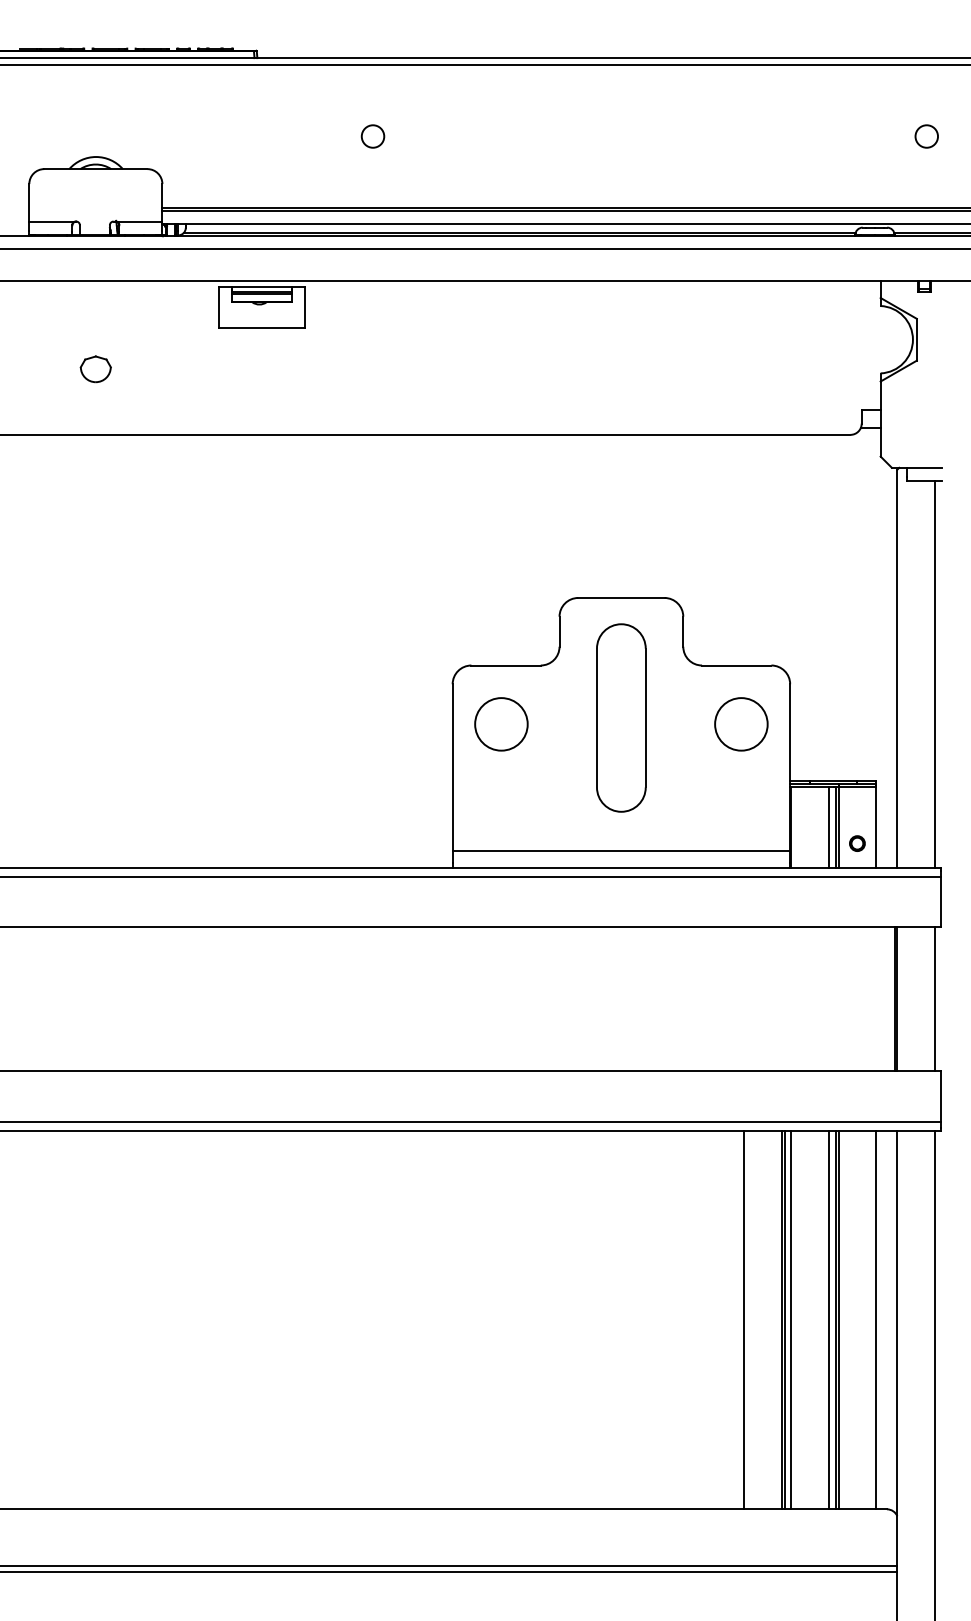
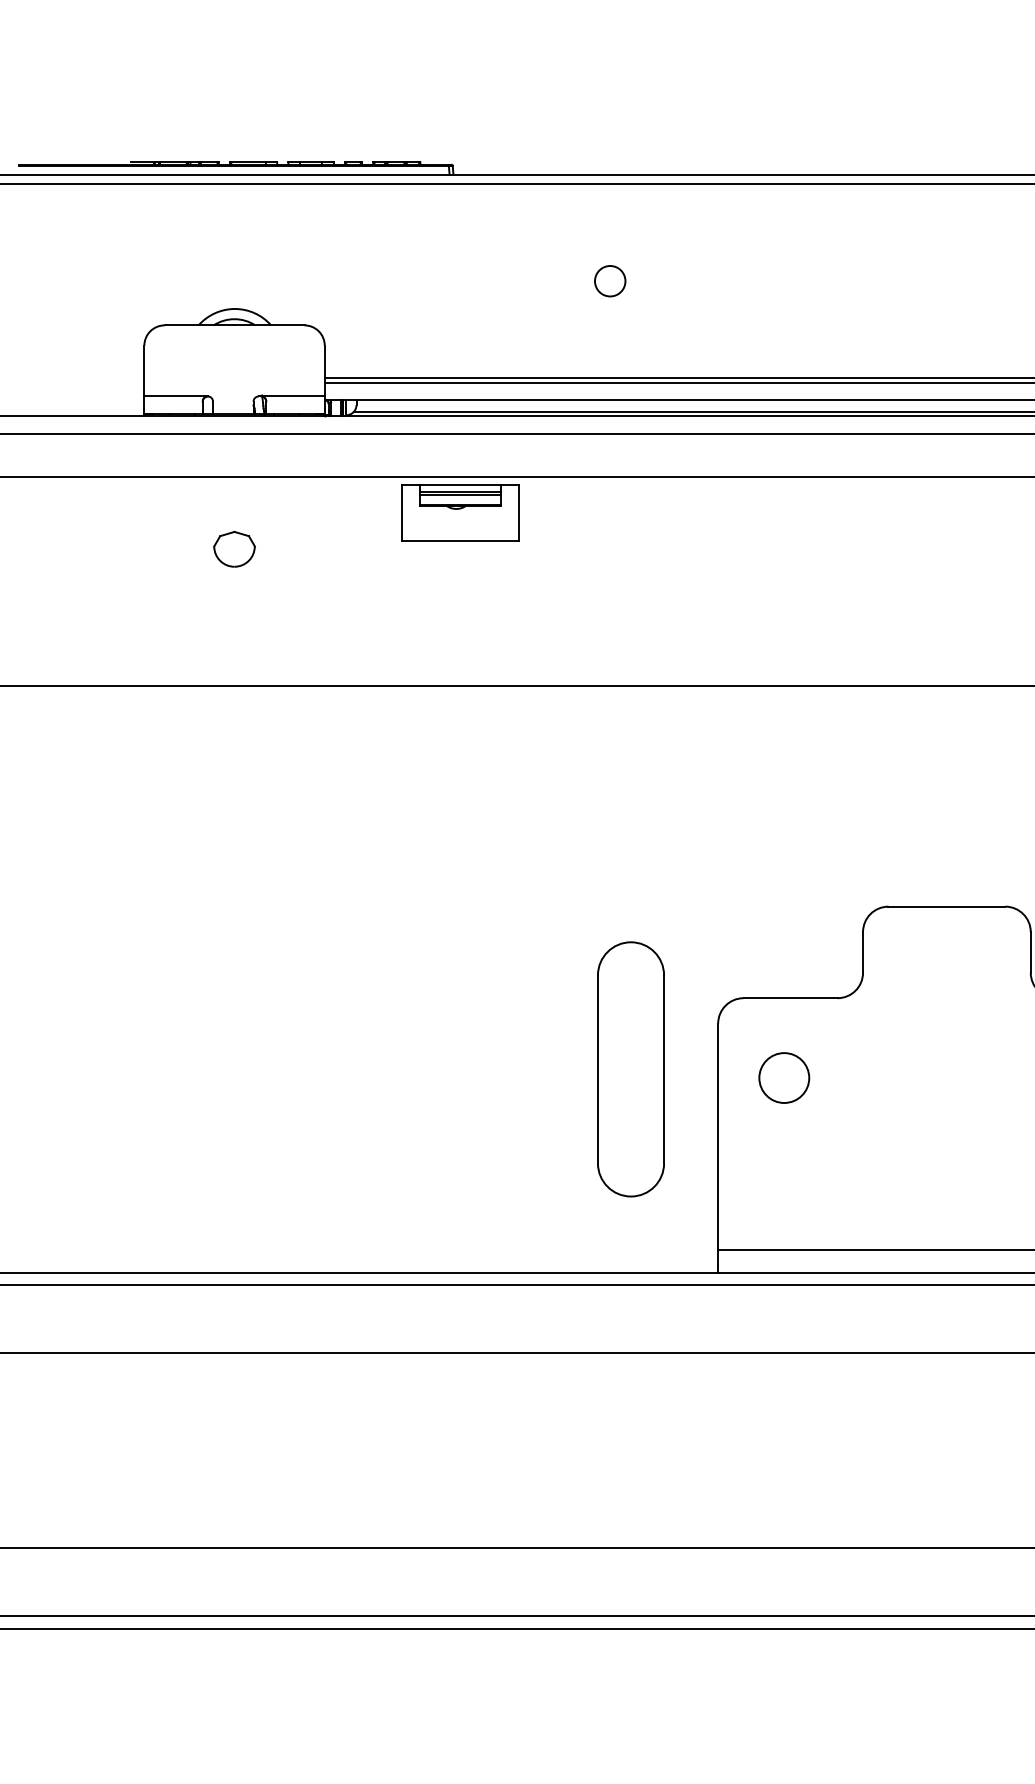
part: (95, 369) -> (234, 549), moved
part: (621, 717) -> (631, 1068), moved
circle: (501, 724) -> (784, 1078), size x0.7

